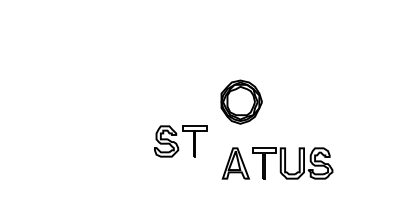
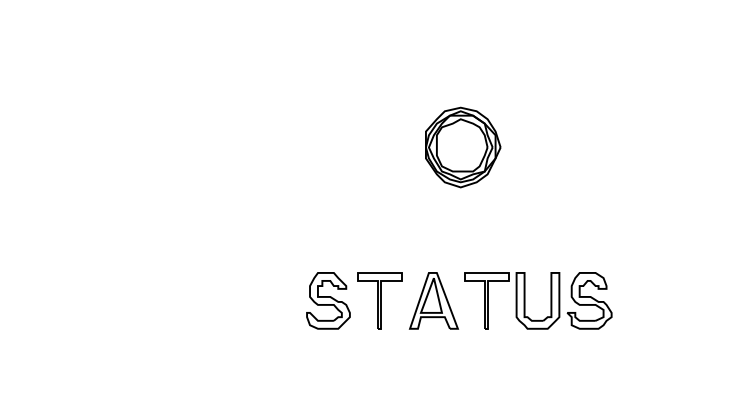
part: (241, 101) -> (462, 146), moved
part: (180, 141) -> (354, 300), moved

